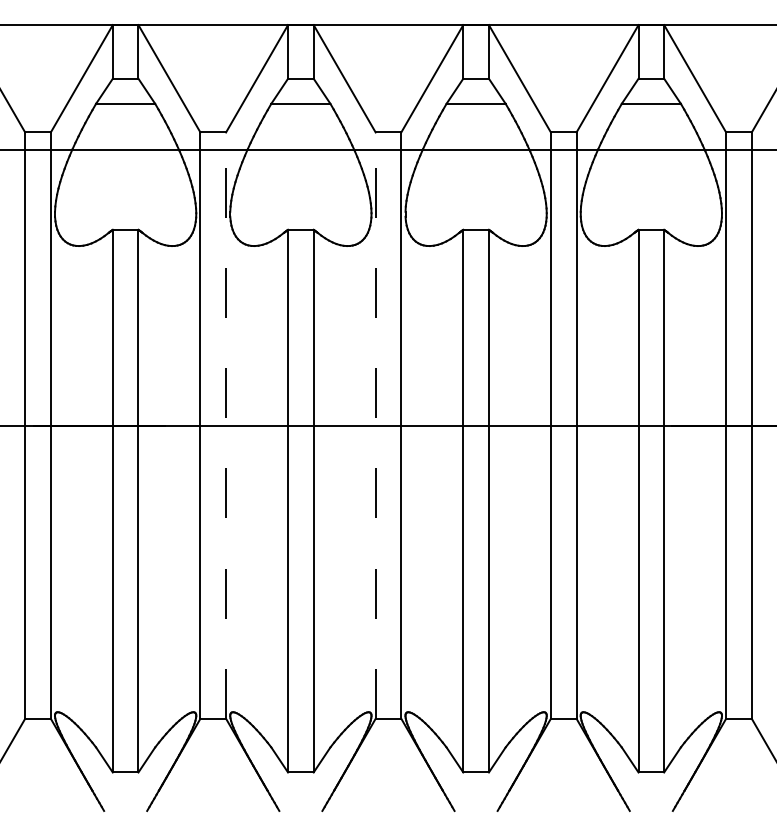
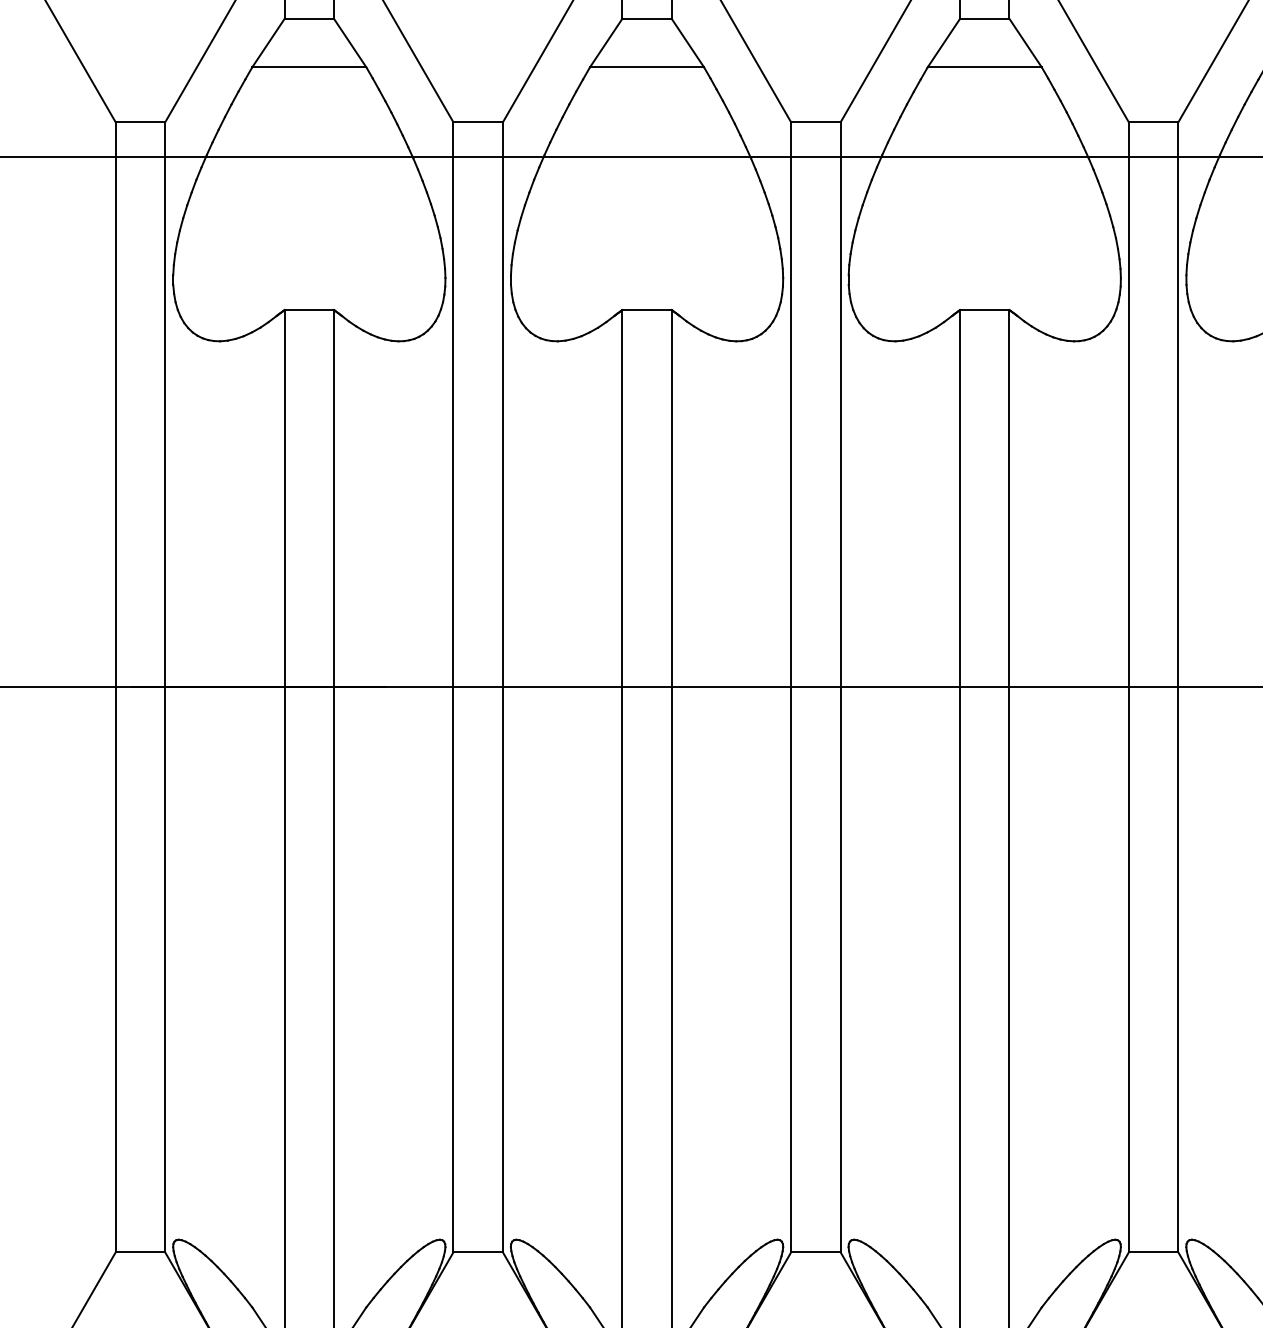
line: (226, 425) -> (503, 687), dashed -> solid
line: (375, 425) -> (790, 687), dashed -> solid

